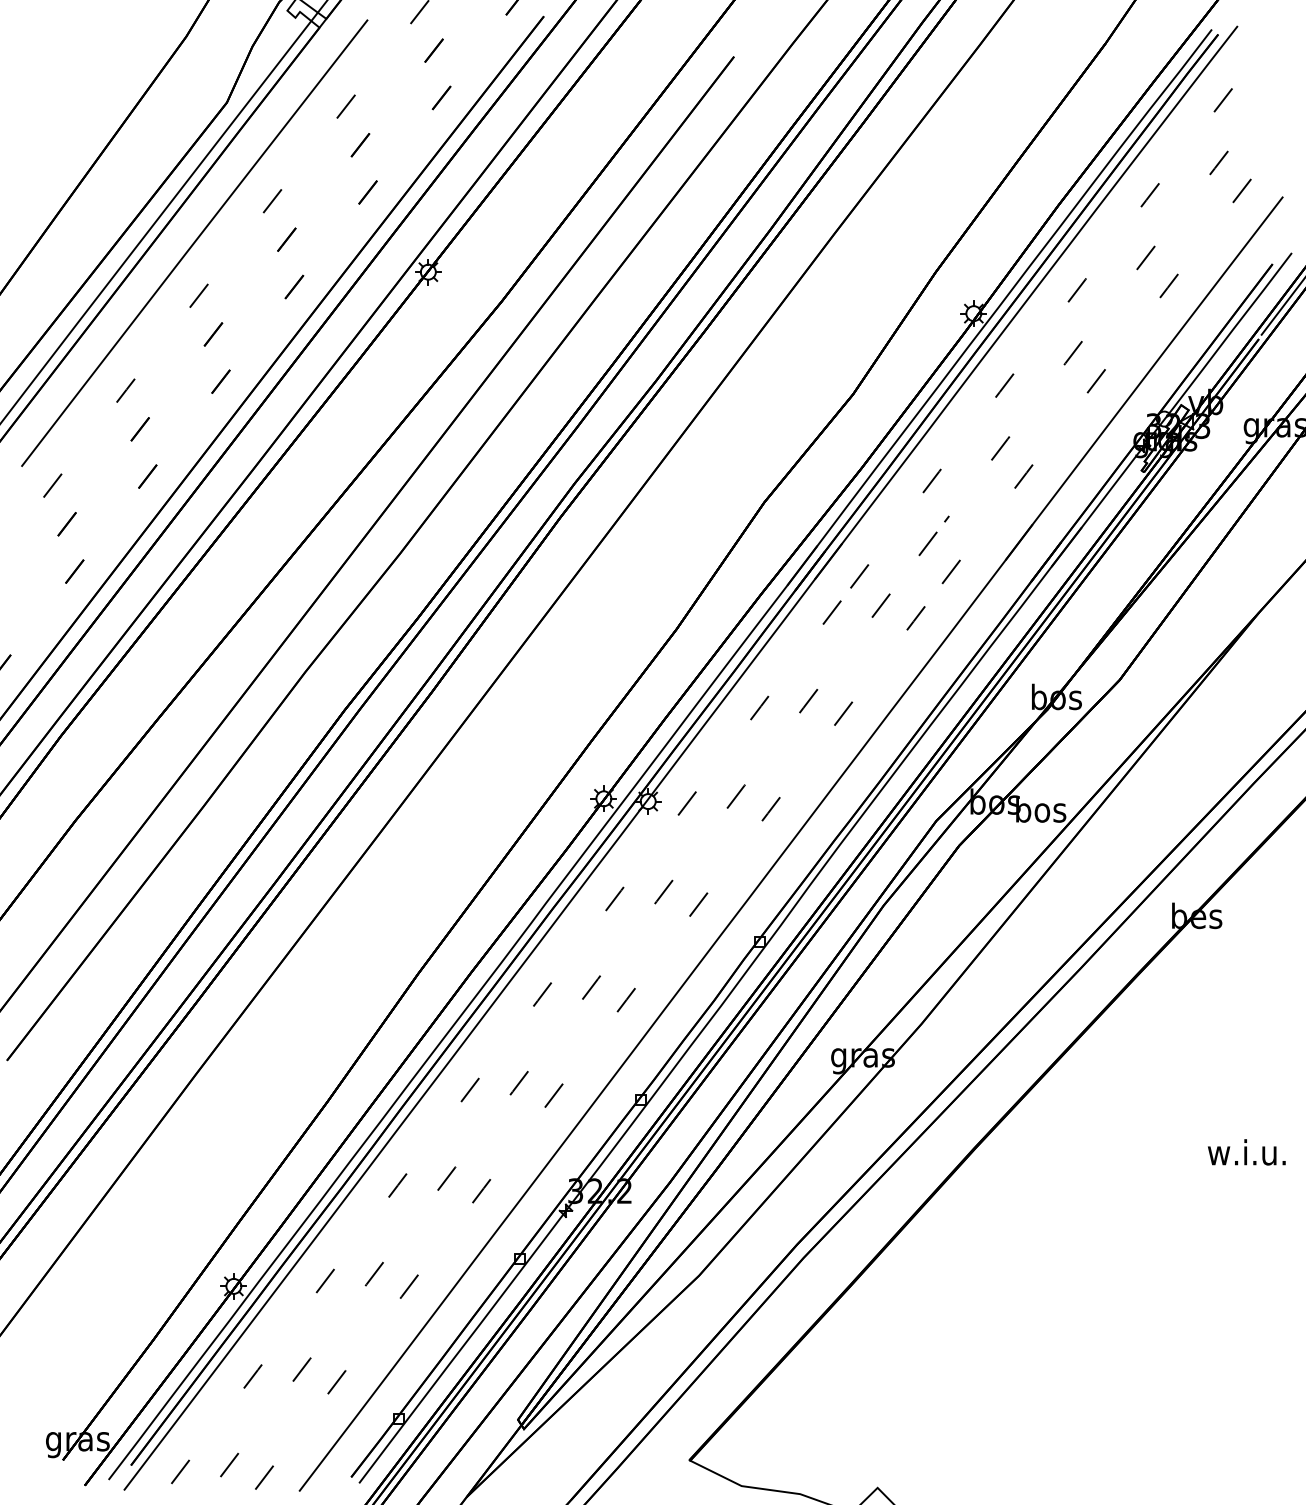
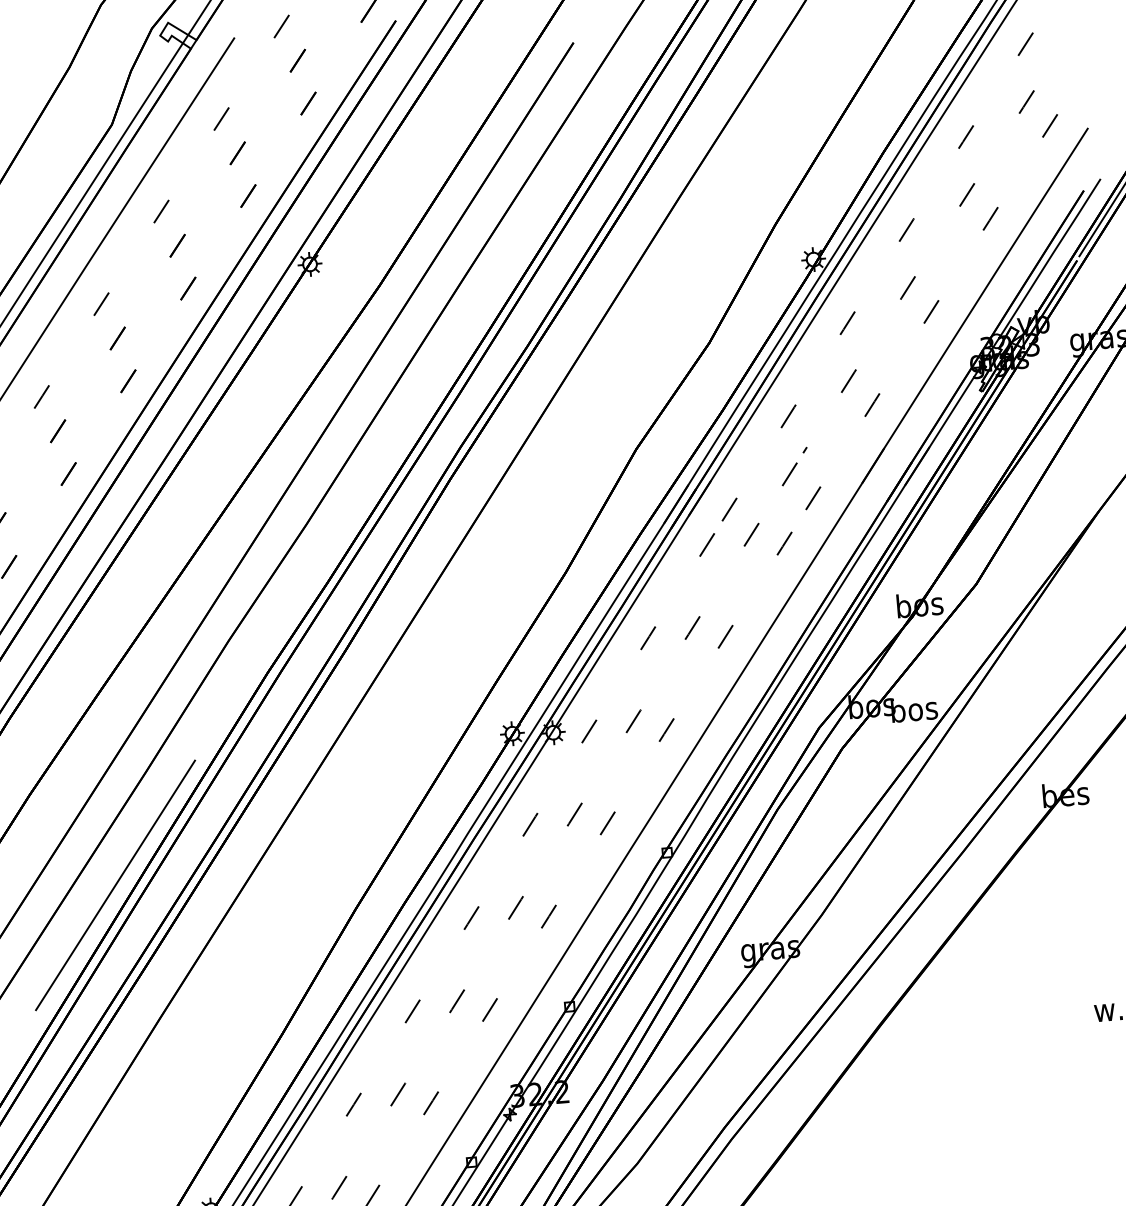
line: (159, 925) -> (114, 884), added

